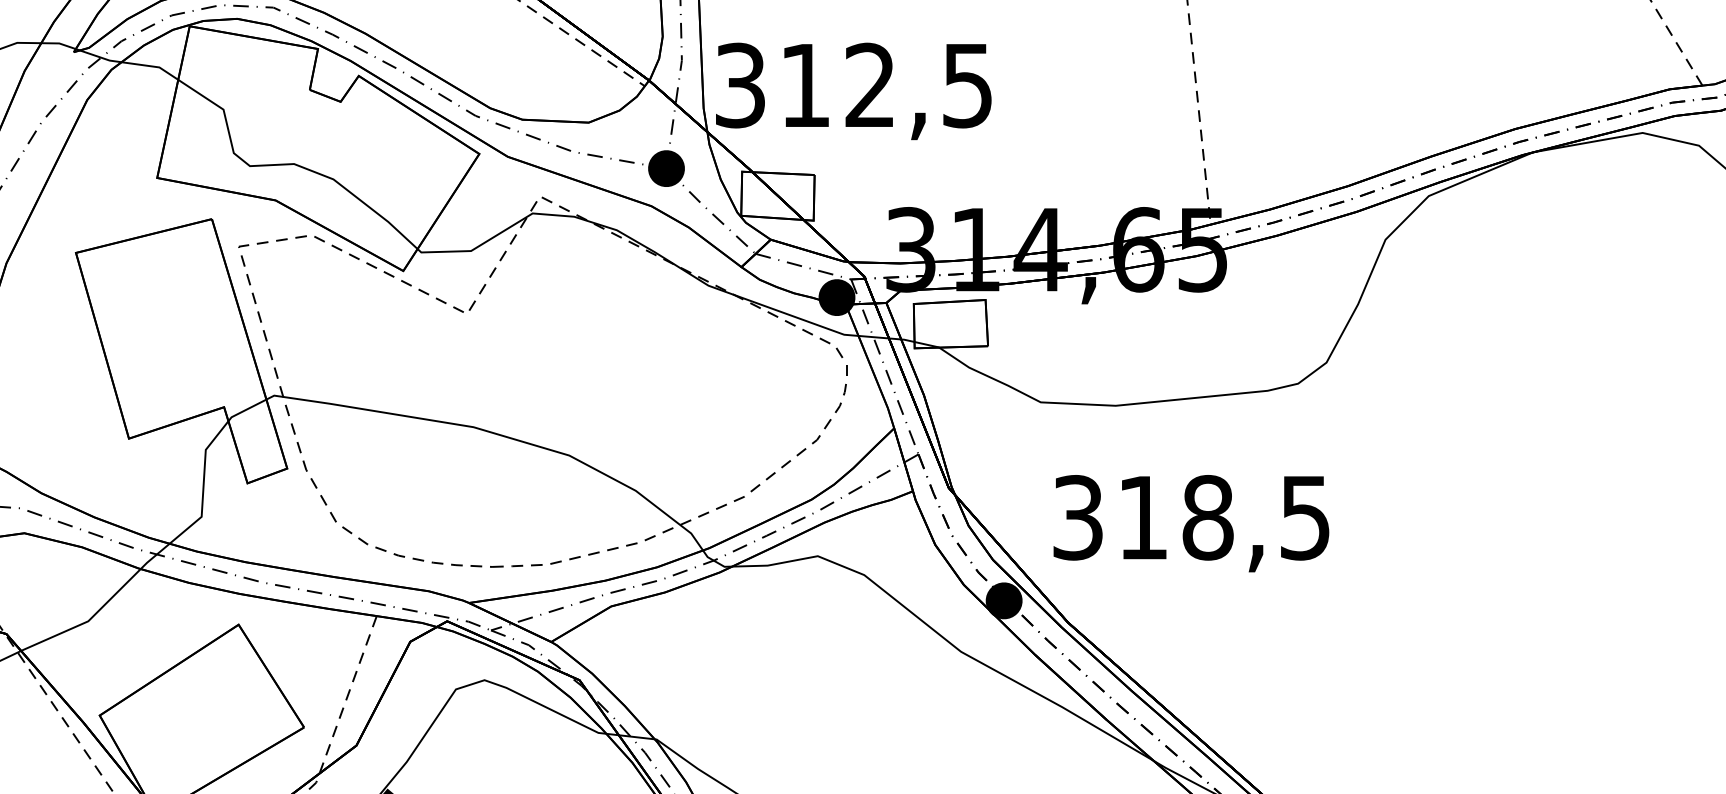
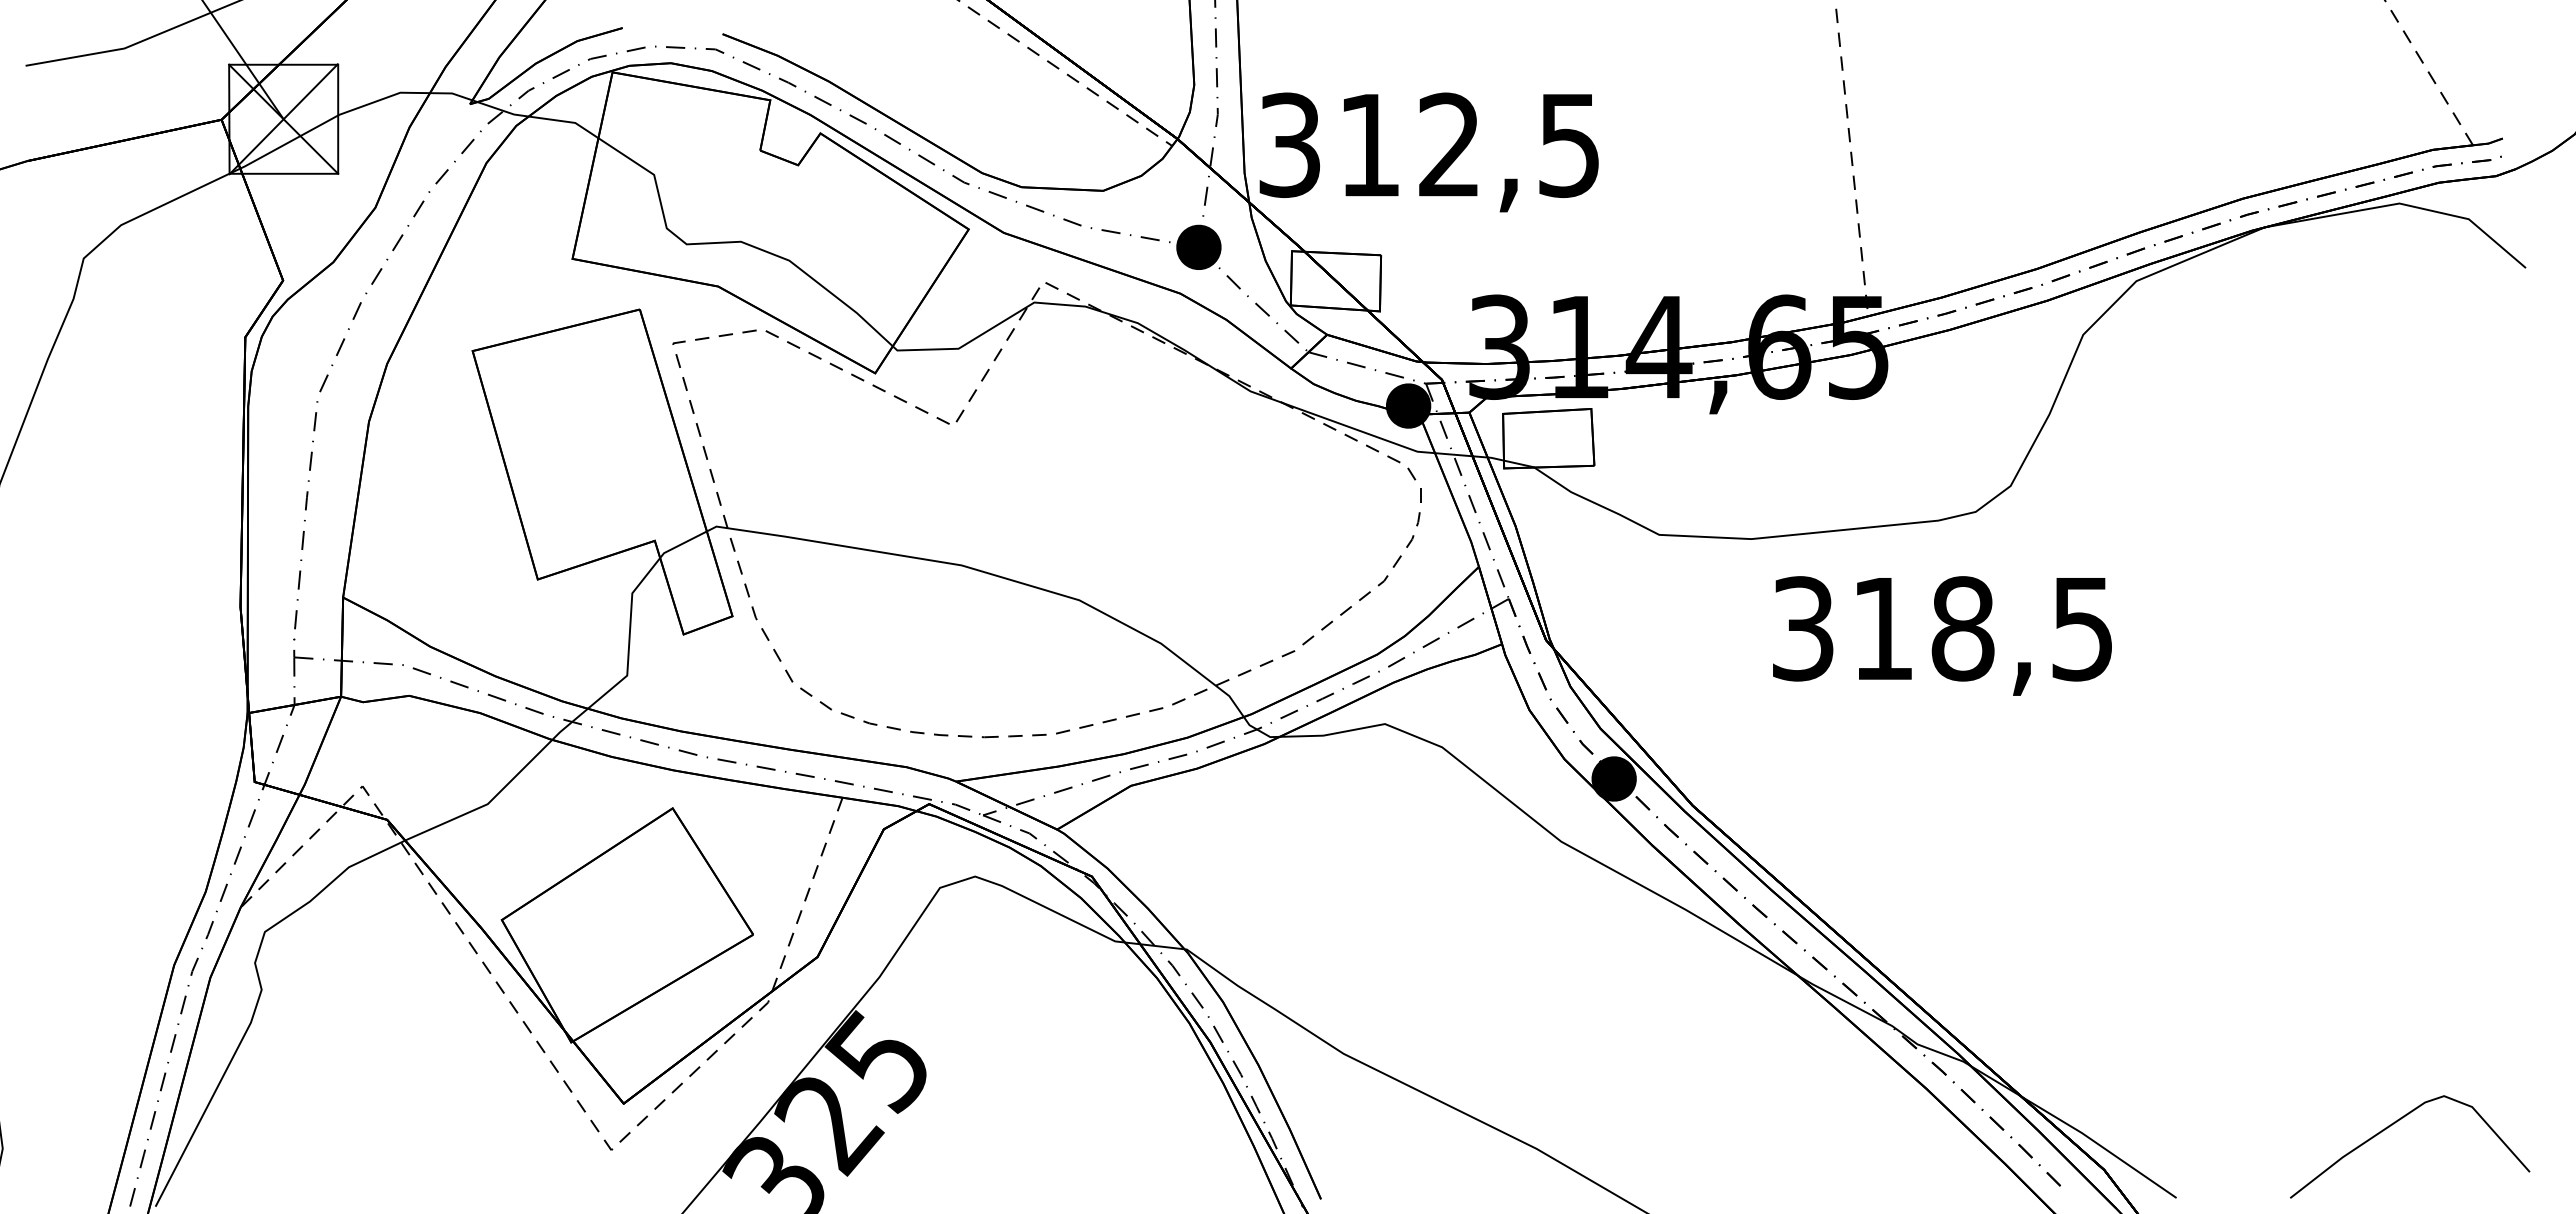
text: (1191, 523) -> (1942, 635), moved

